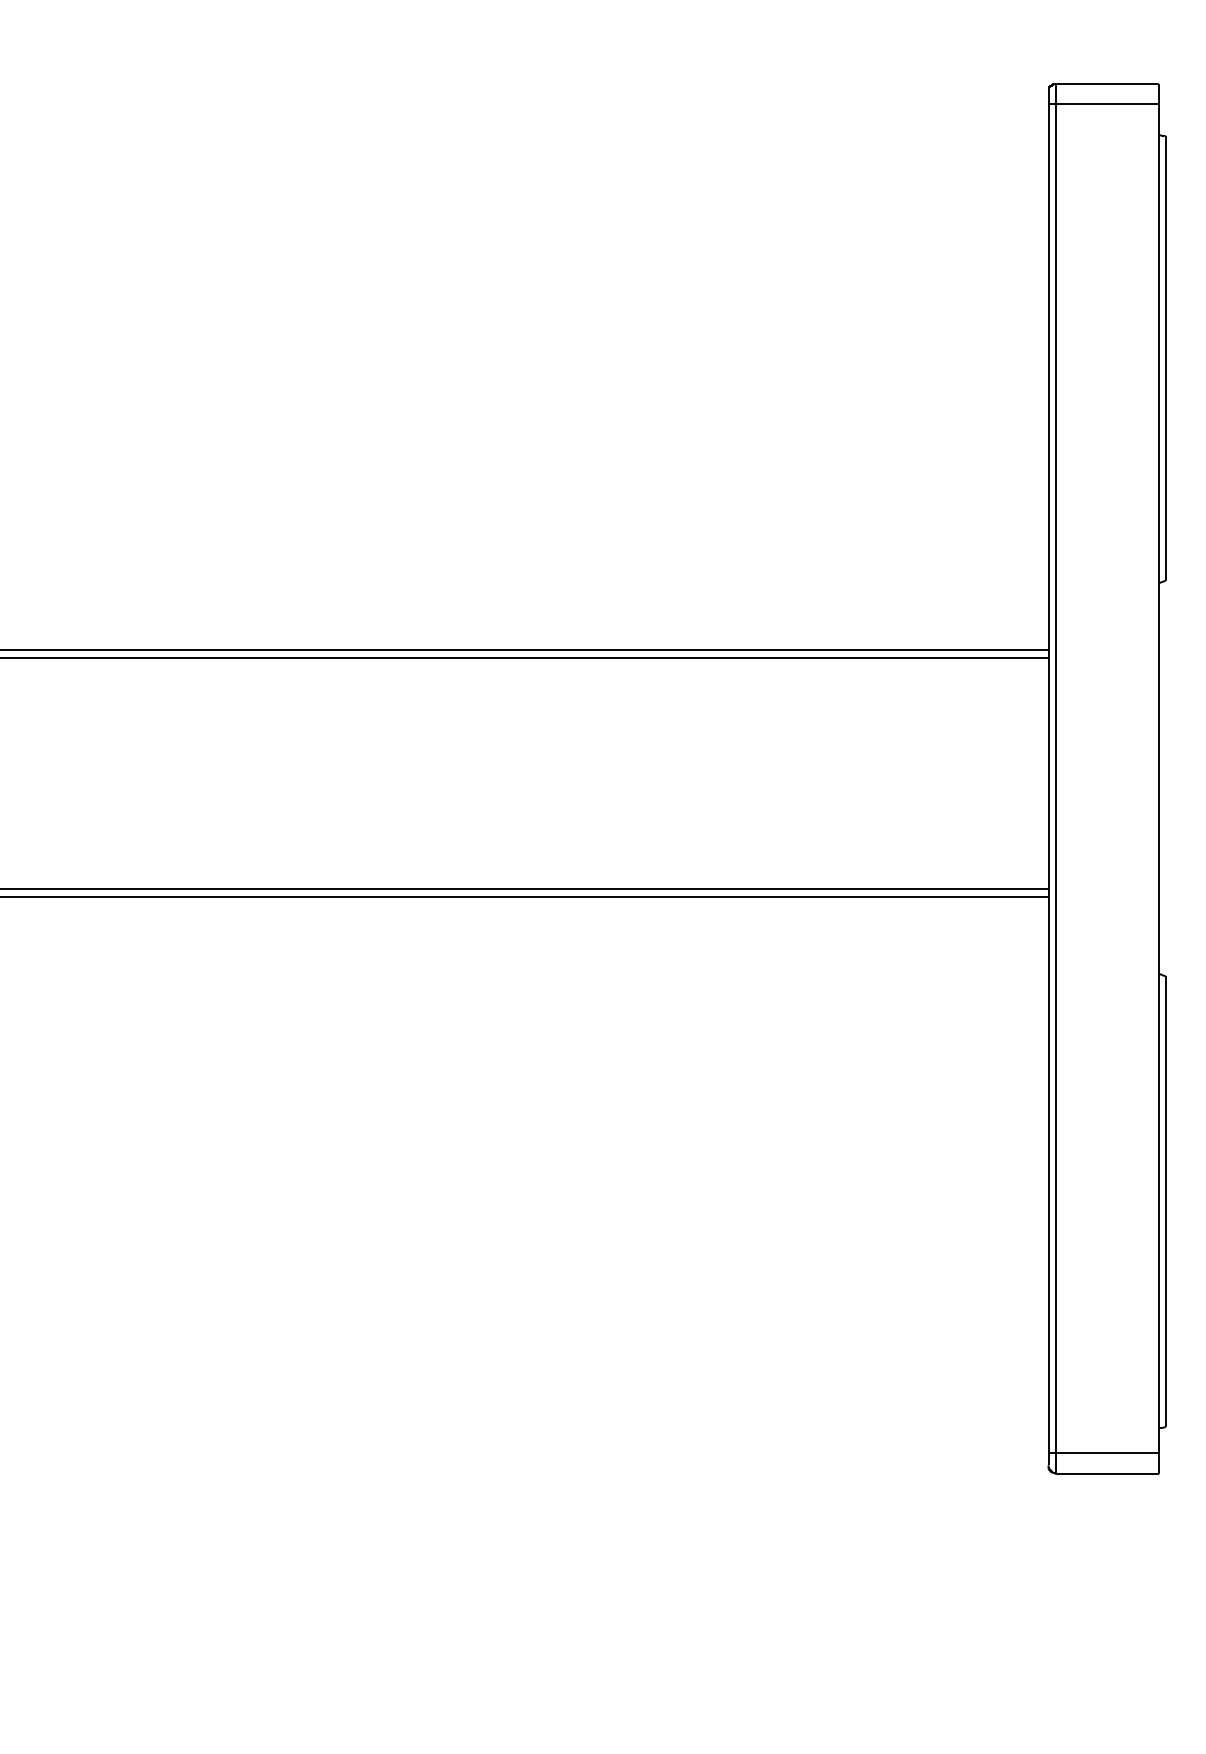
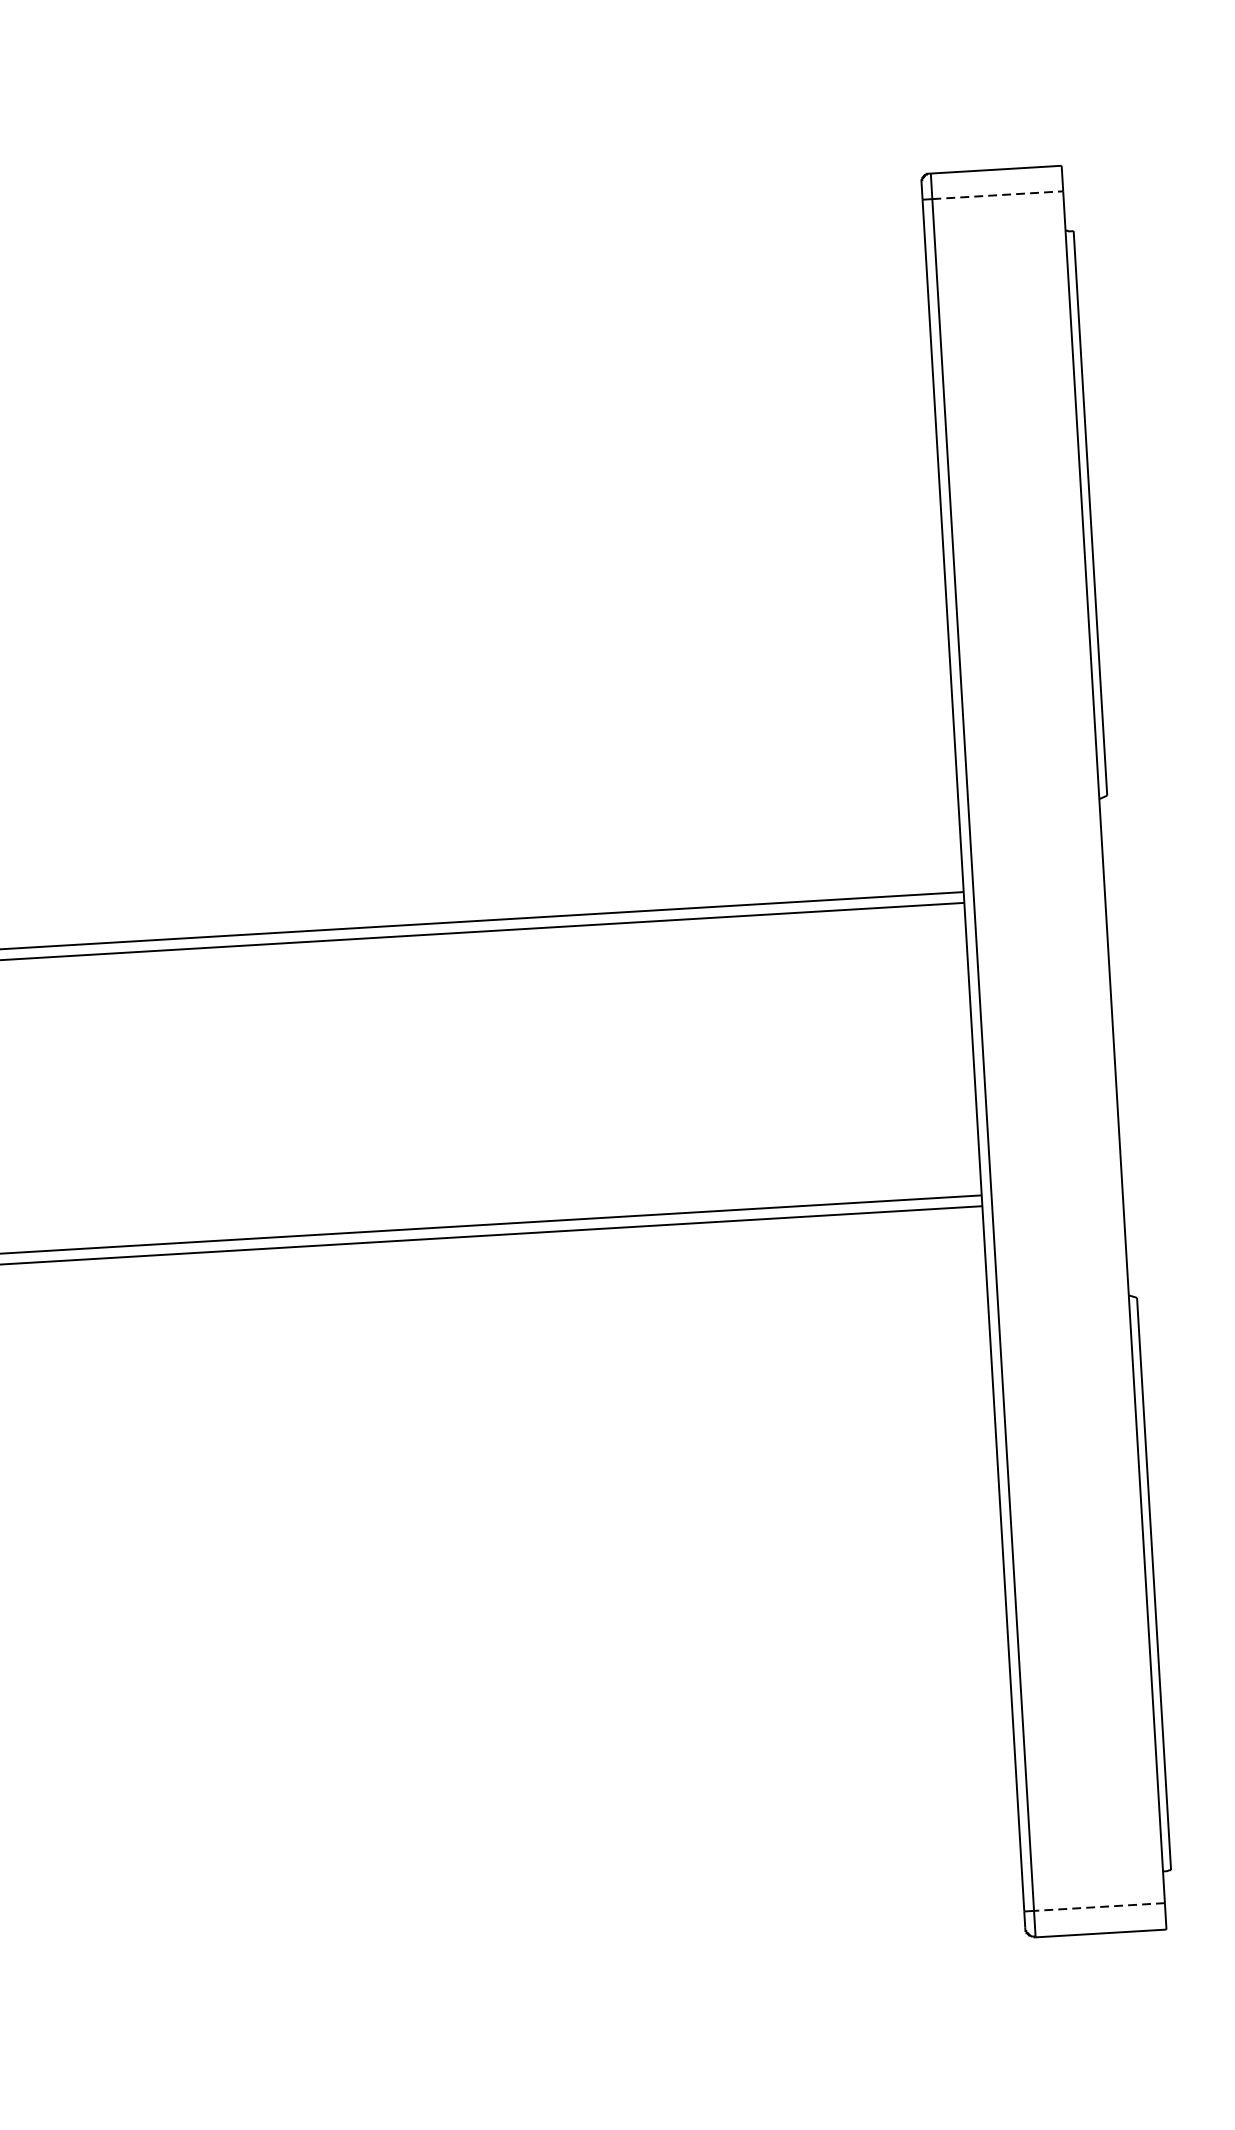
line: (1107, 104) -> (997, 195), solid -> dashed
line: (1107, 1452) -> (1099, 1906), solid -> dashed

